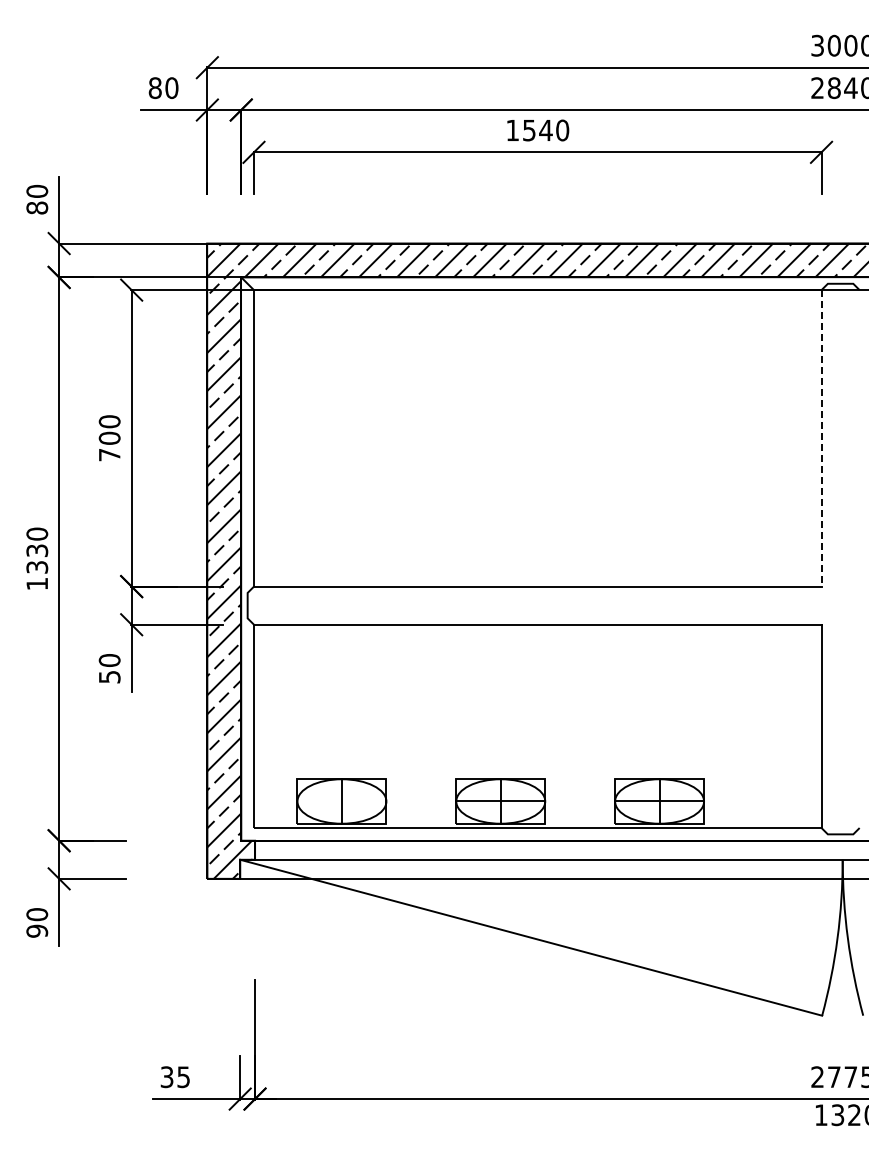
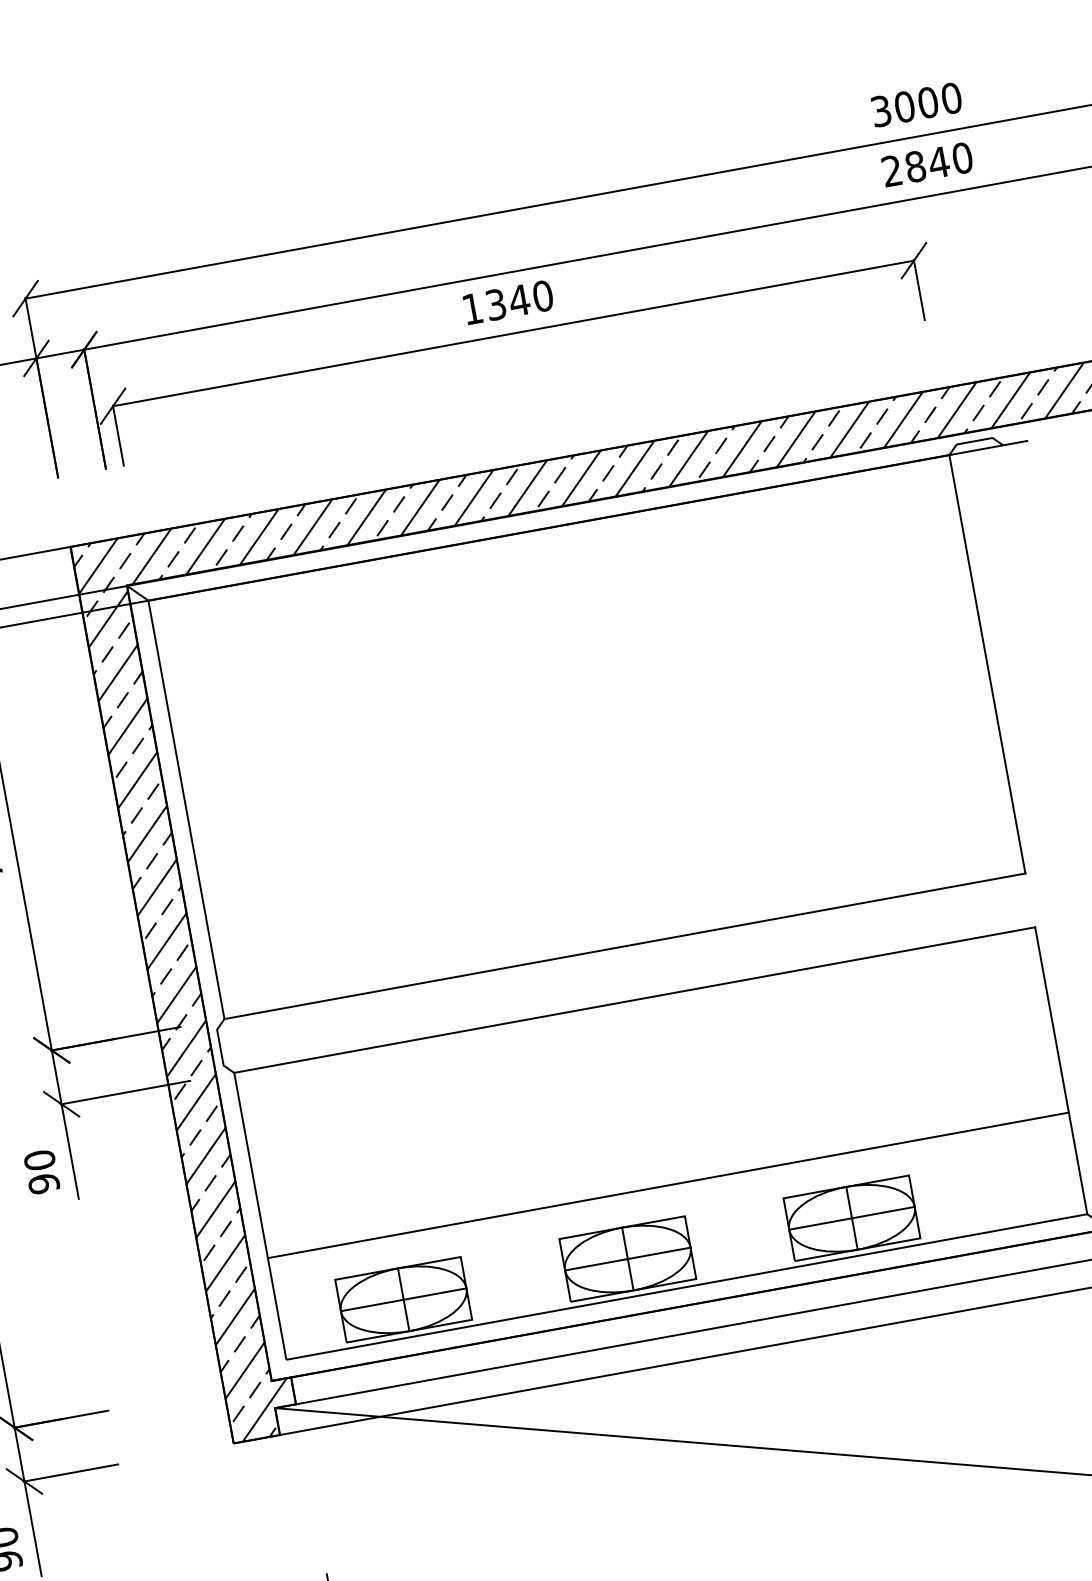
text: (529, 129) -> (496, 303), 1540 -> 1340
line: (821, 438) -> (987, 664), dashed -> solid
text: (109, 676) -> (43, 1183), 50 -> 90
line: (537, 756) -> (668, 1186), added
line: (341, 801) -> (403, 1299), added

